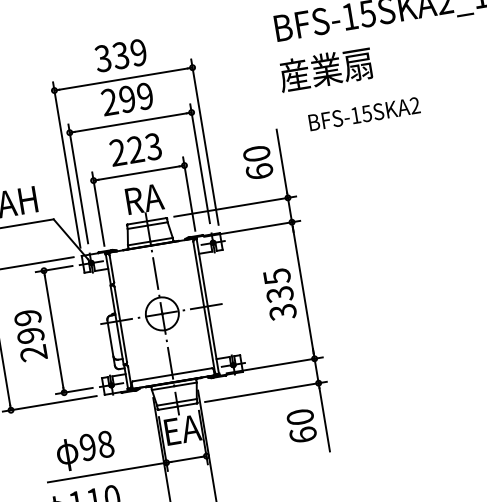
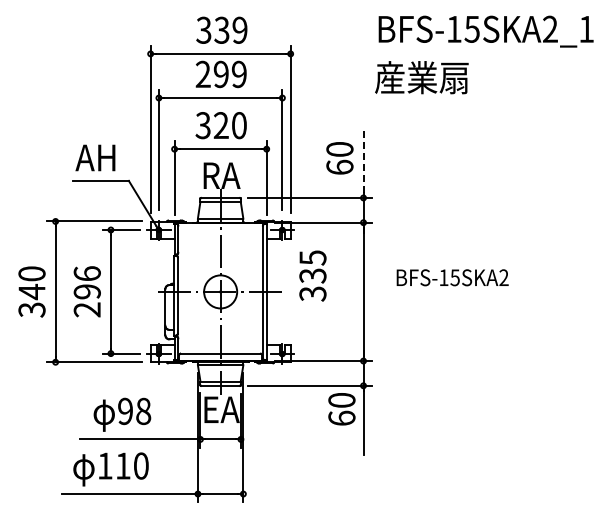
text: (364, 113) -> (452, 277), moved
text: (135, 149) -> (220, 125), 223 -> 320
line: (281, 160) -> (363, 160), solid -> dashed
text: (279, 294) -> (312, 275), moved
text: (27, 317) -> (86, 273), 299 -> 296
text: (301, 426) -> (341, 409), moved

